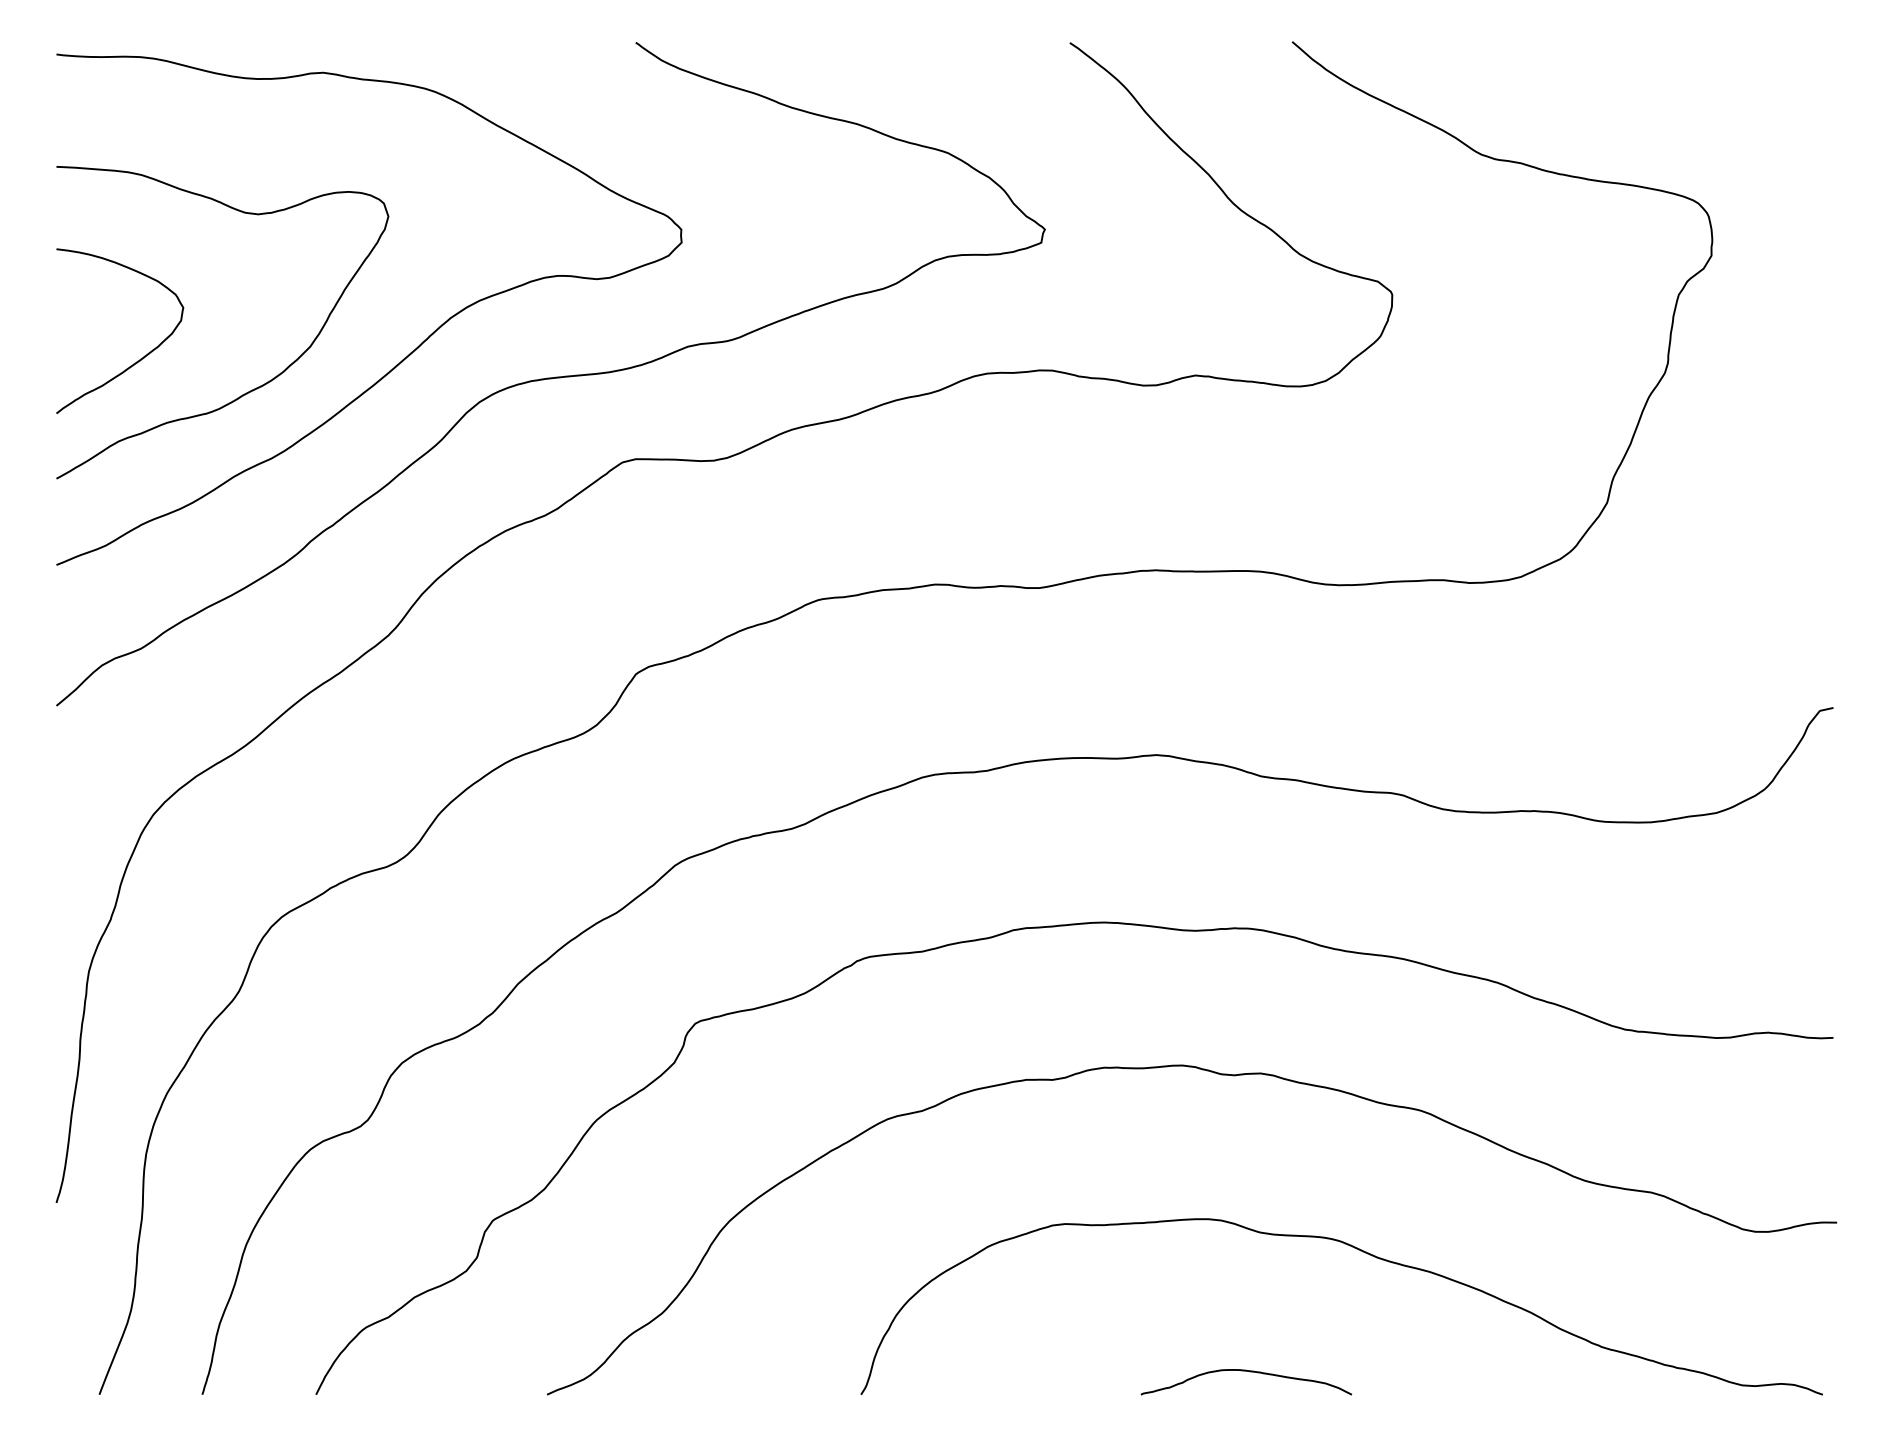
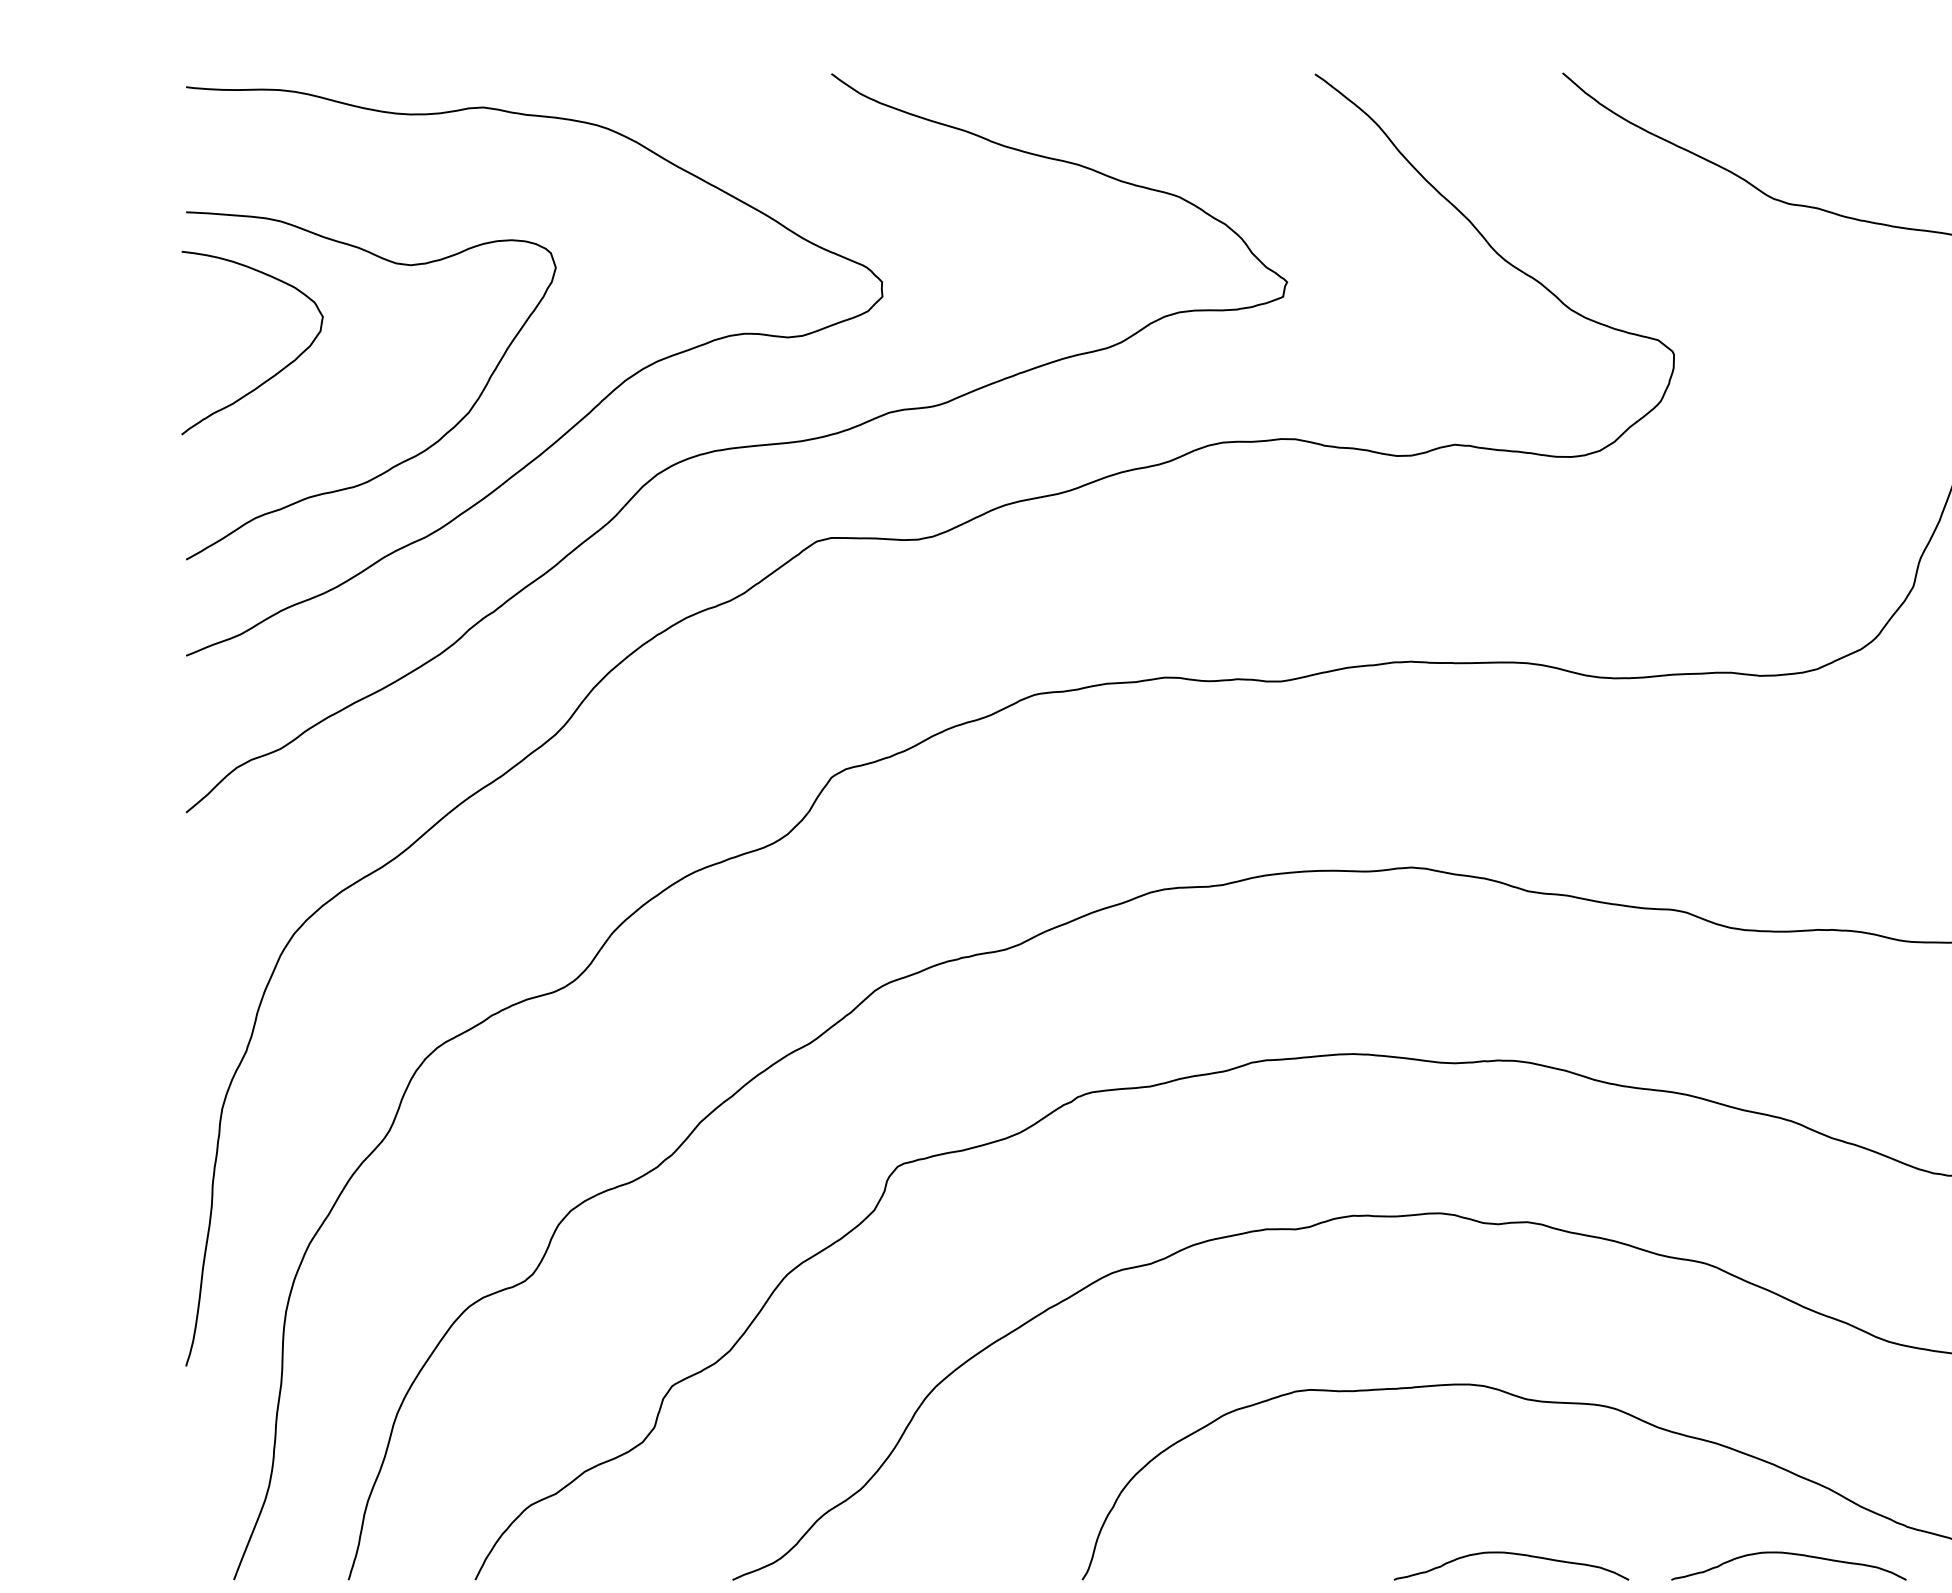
curve: (140, 358) -> (275, 373), moved
curve: (1498, 1372) -> (1792, 1555), added

